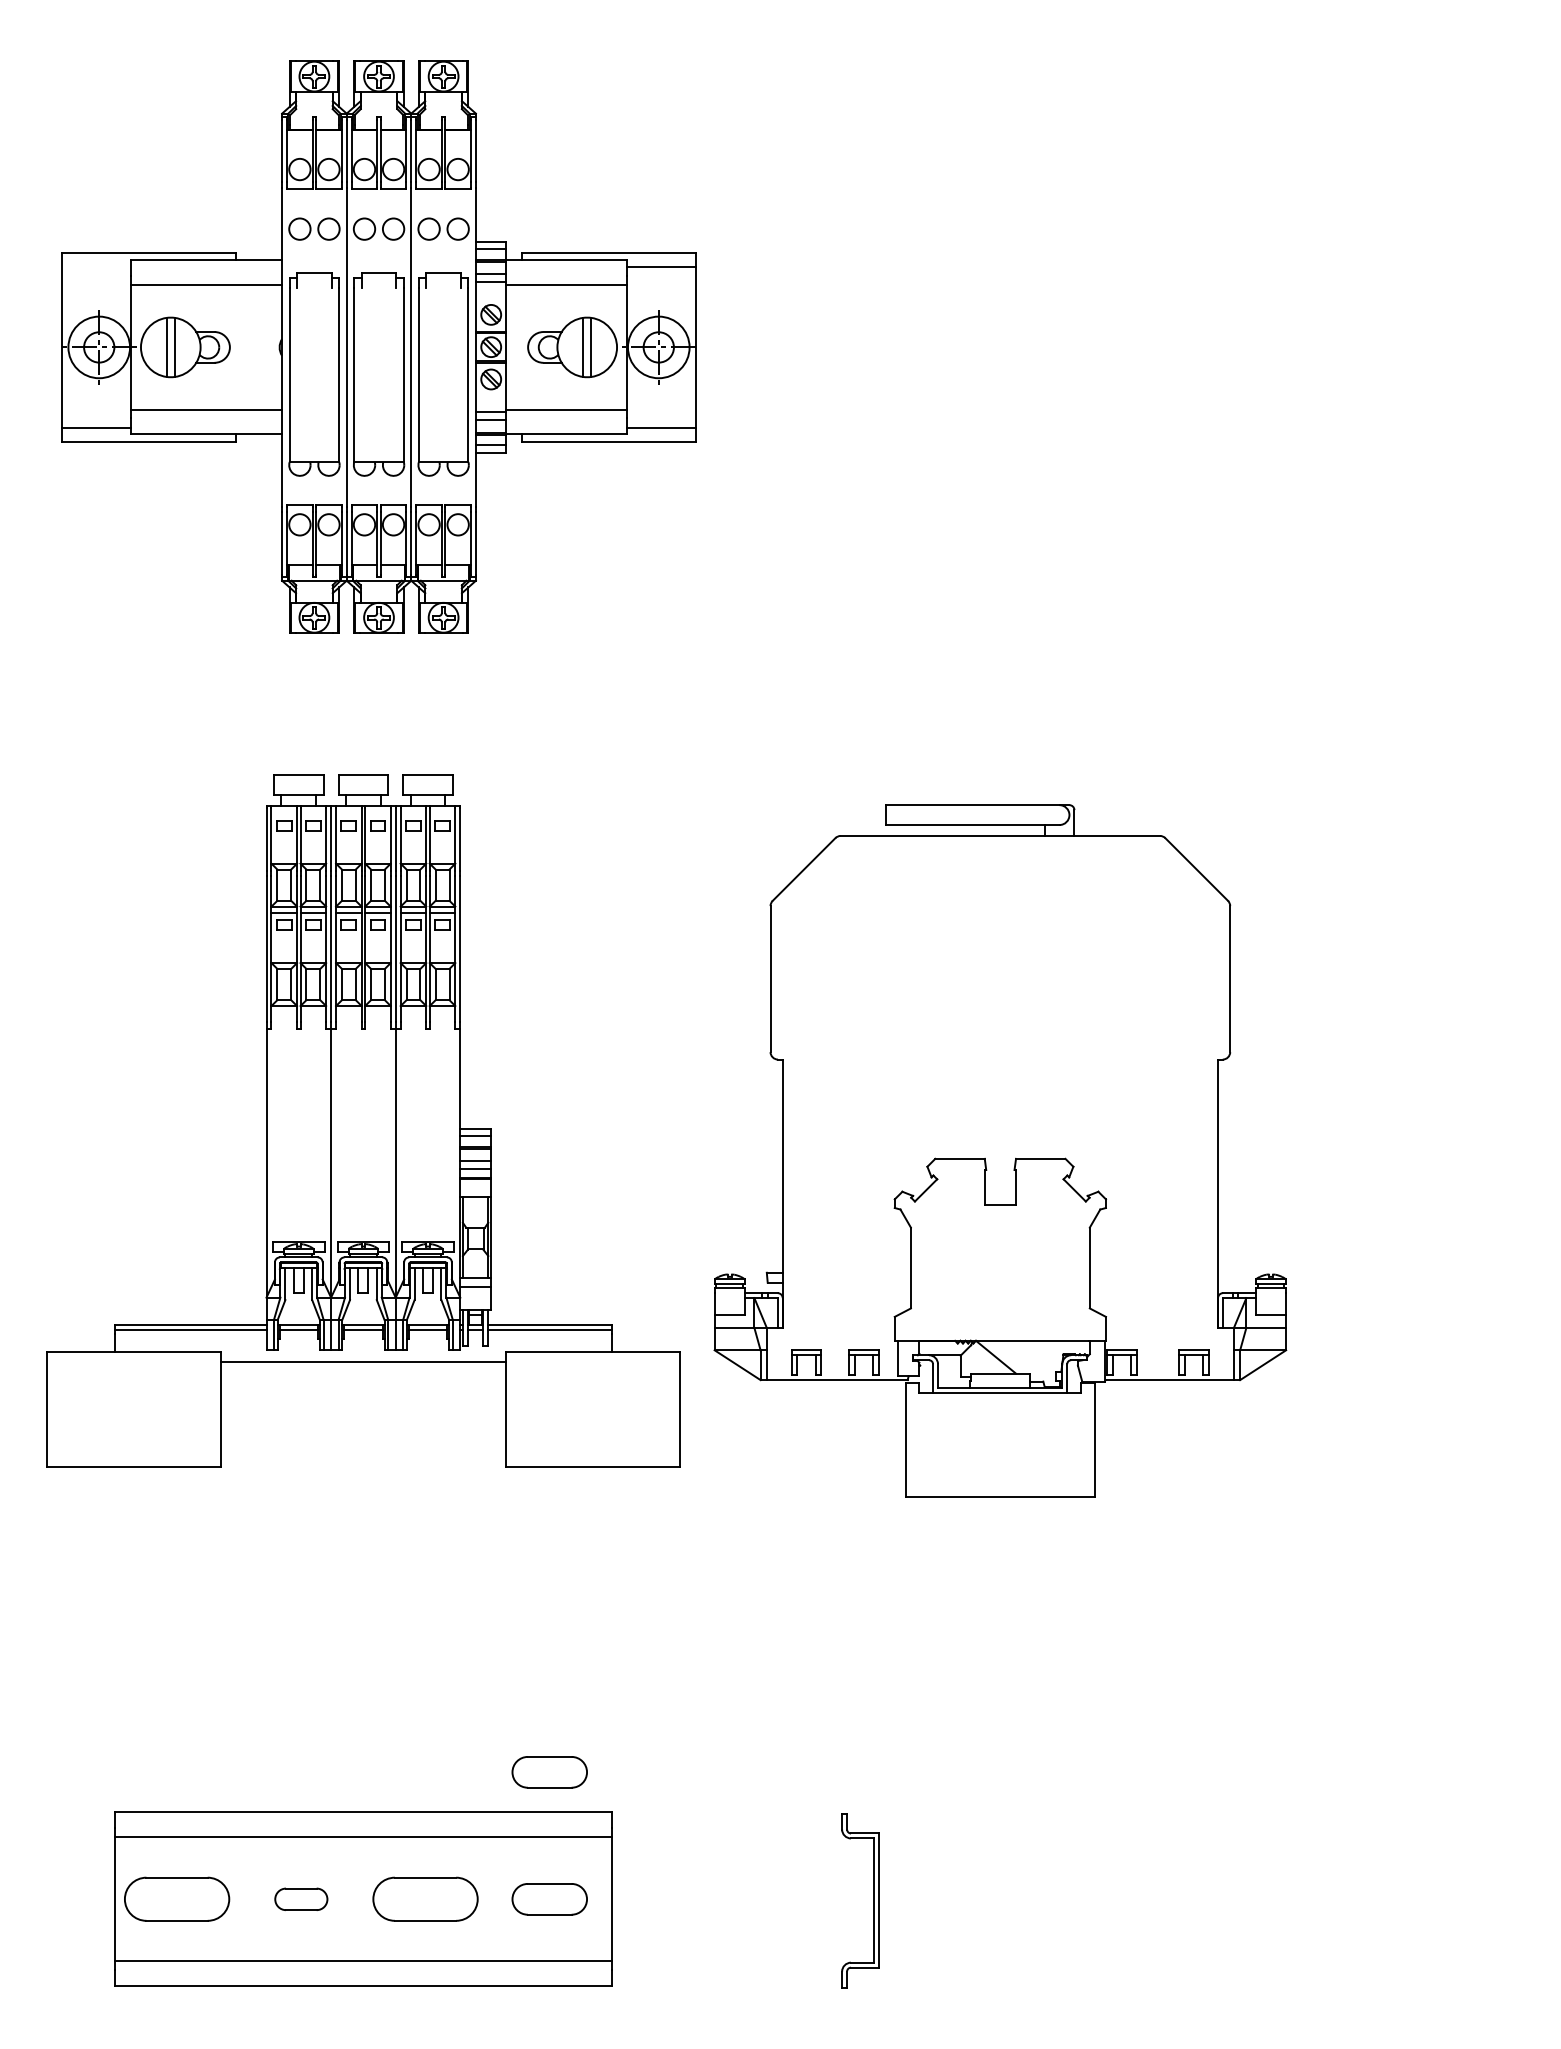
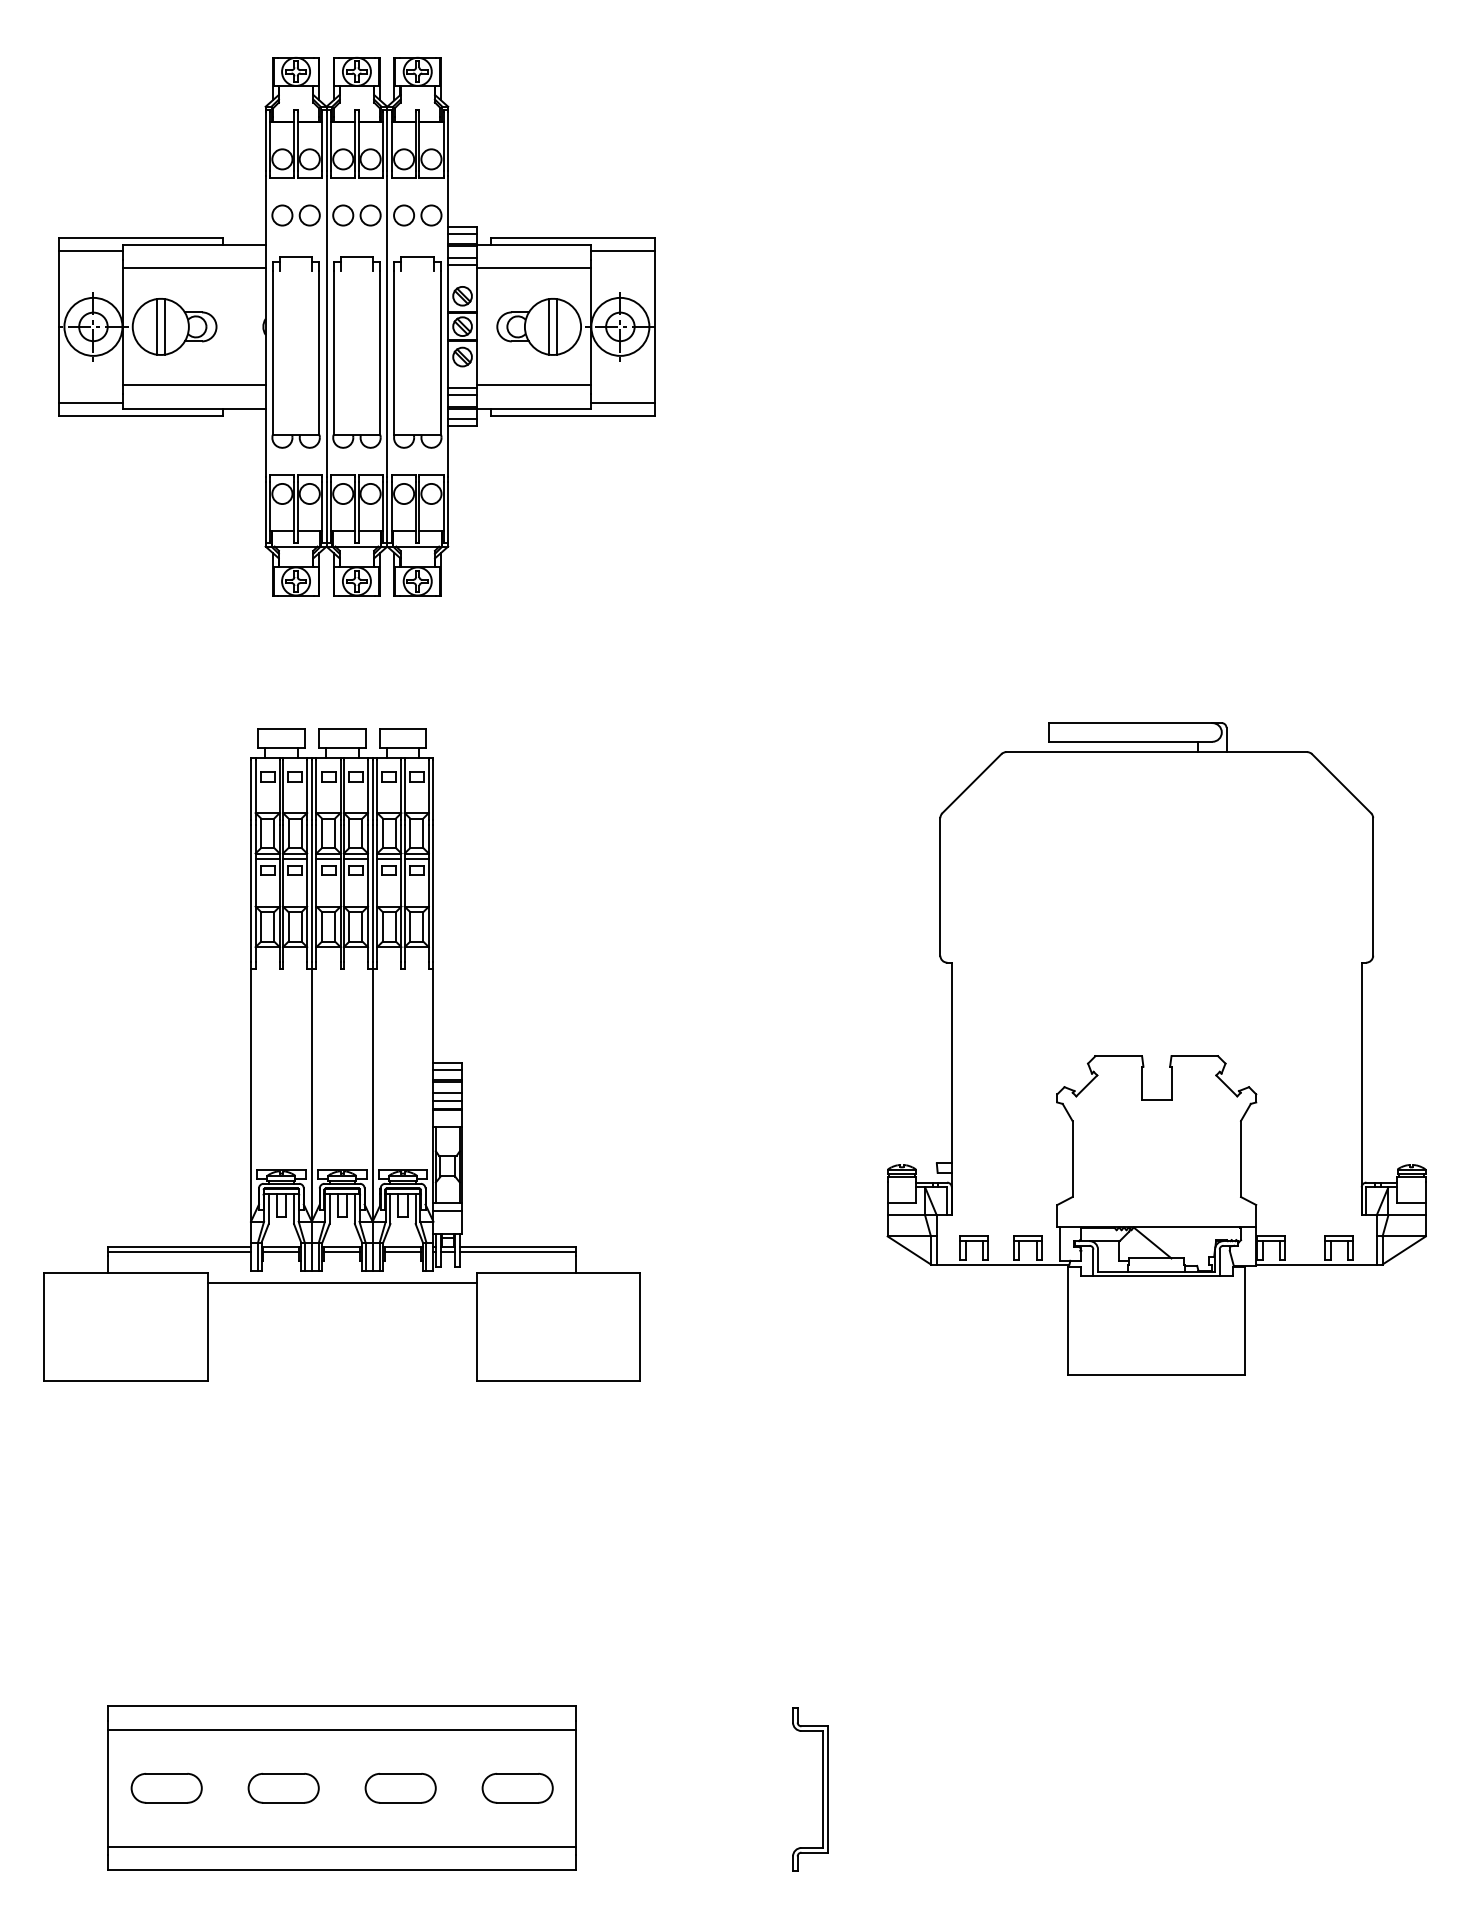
line: (96, 266) -> (90, 250), added
part: (1000, 1150) -> (1156, 1048), moved
part: (549, 1772) -> (517, 1668), removed
part: (176, 1899) -> (166, 1788), size x0.71
part: (301, 1899) -> (283, 1788), size x1.43
part: (425, 1899) -> (400, 1788), size x0.71

